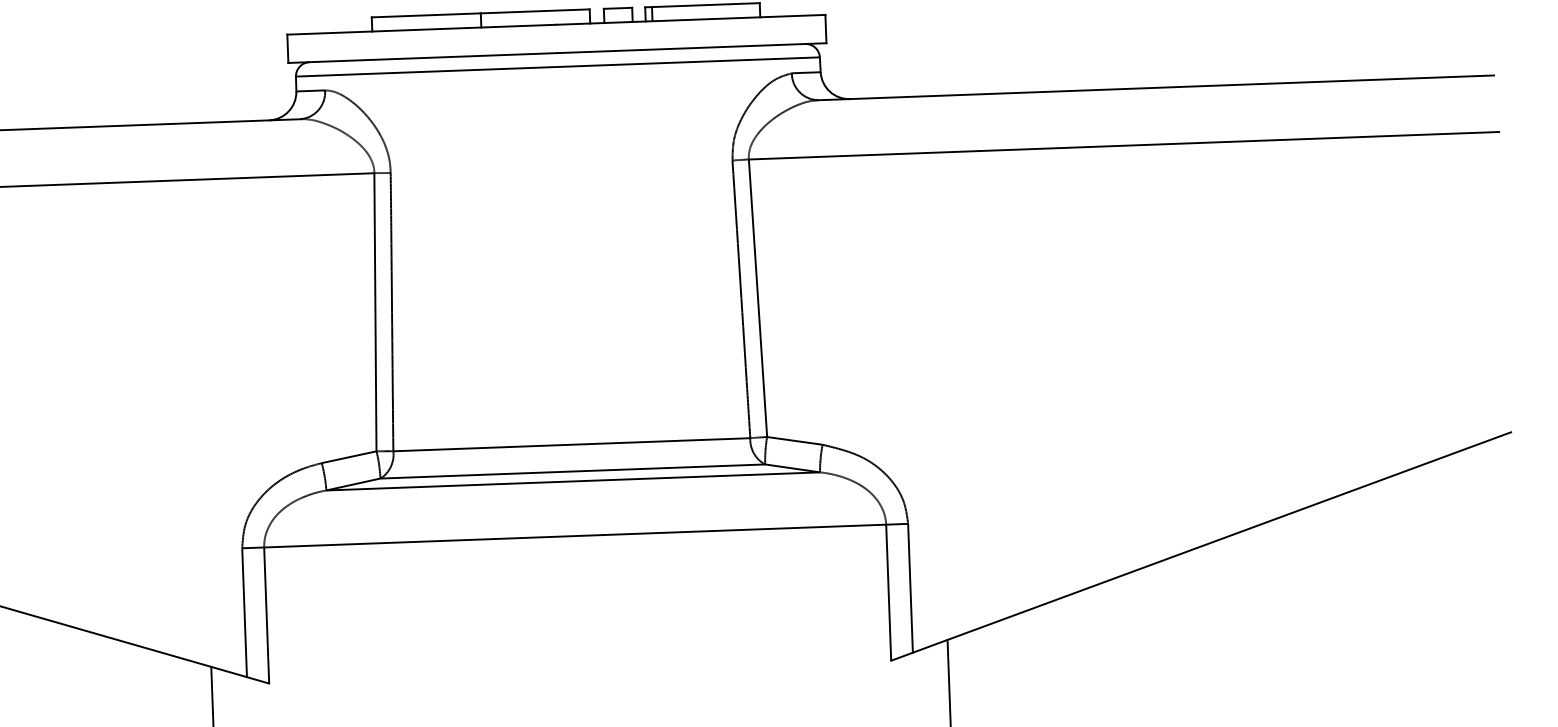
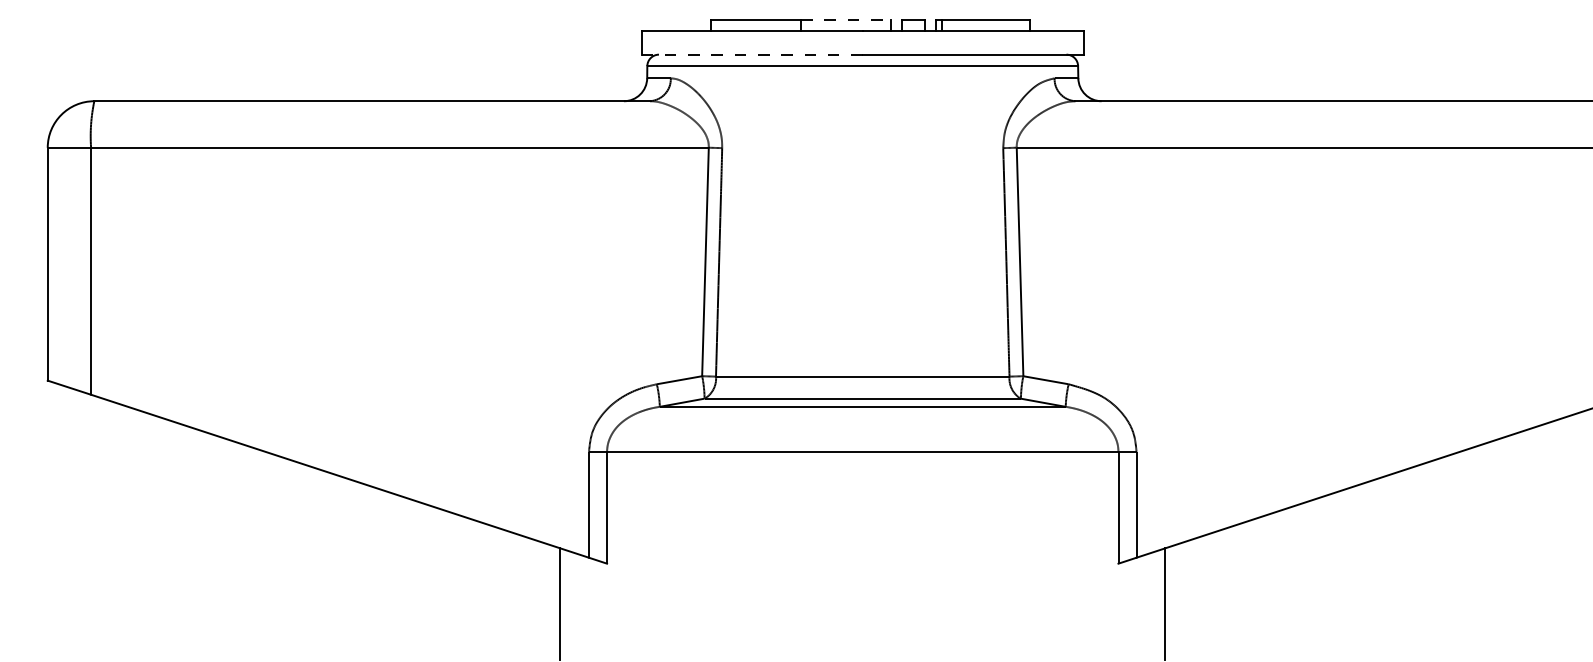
line: (534, 11) -> (845, 19), solid -> dashed
line: (423, 57) -> (752, 54), solid -> dashed

